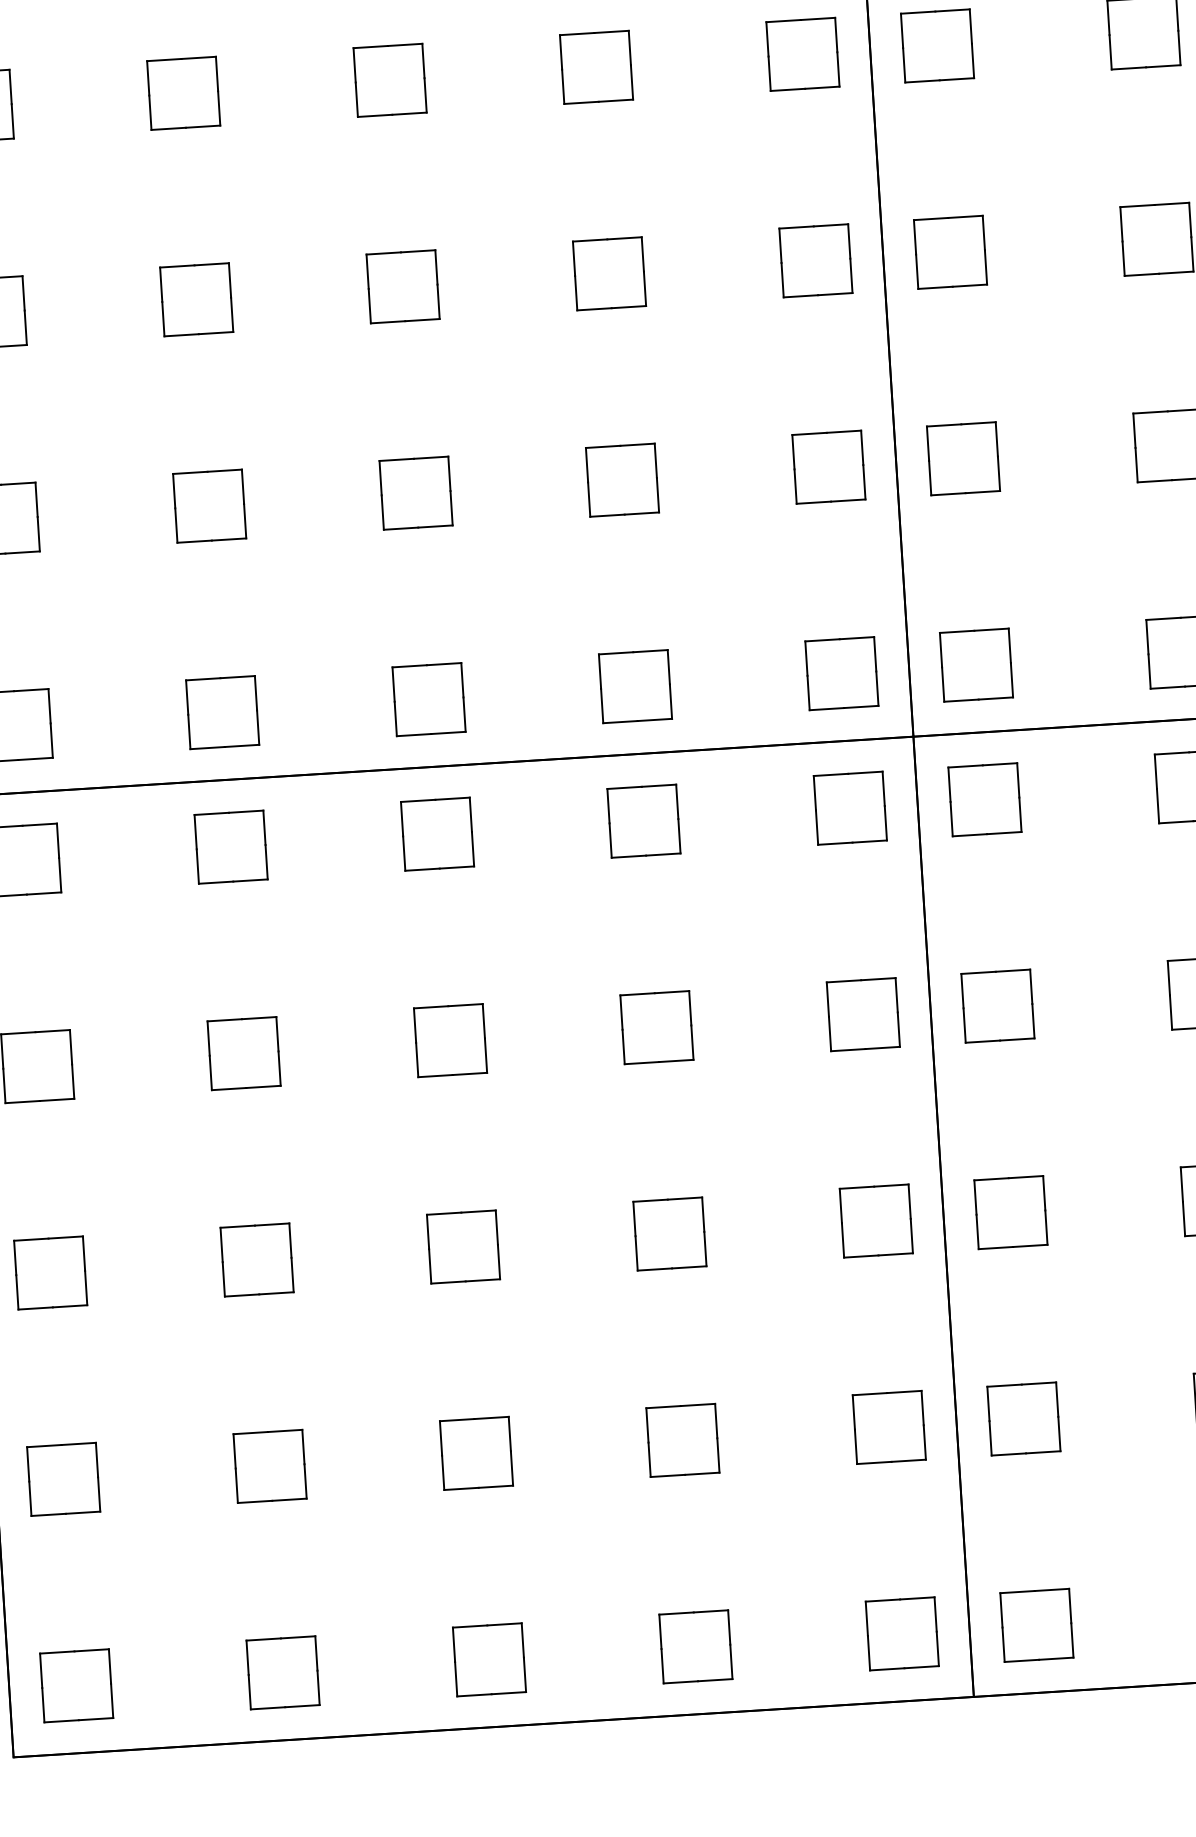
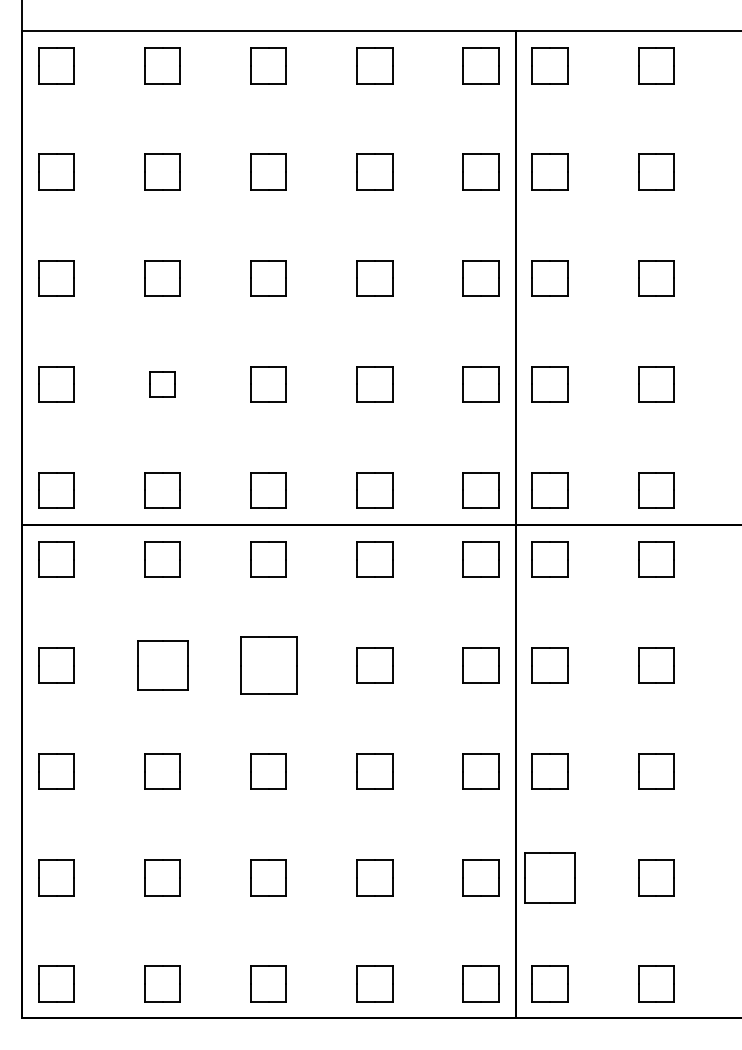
part: (209, 506) -> (162, 384), size x0.7
part: (449, 1040) -> (268, 665), size x1.6
part: (243, 1053) -> (162, 665), size x1.4
part: (1022, 1418) -> (549, 877), size x1.4

